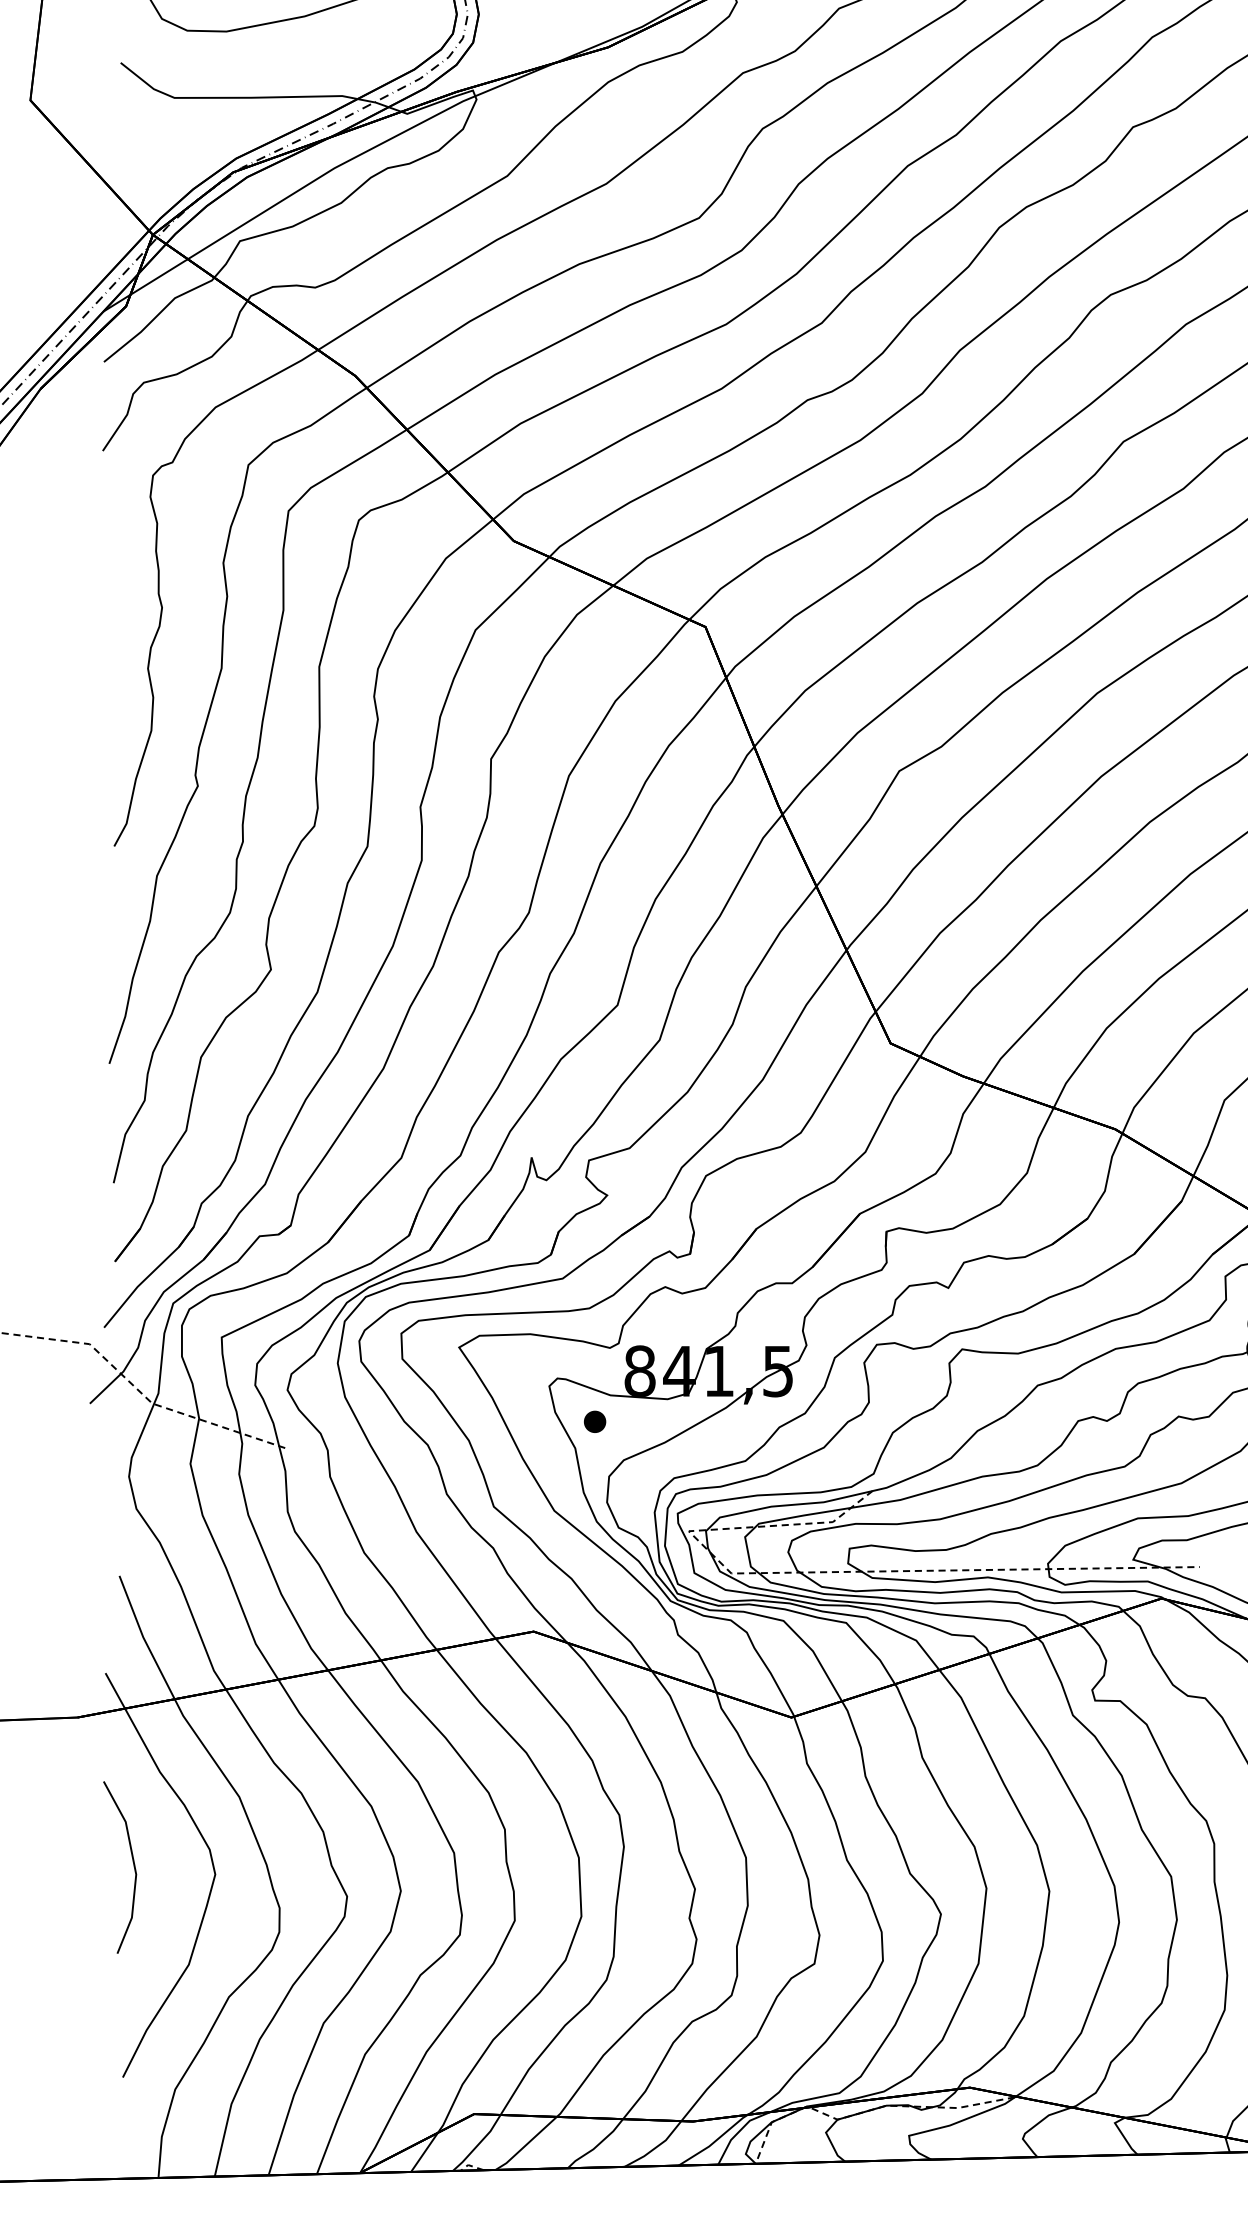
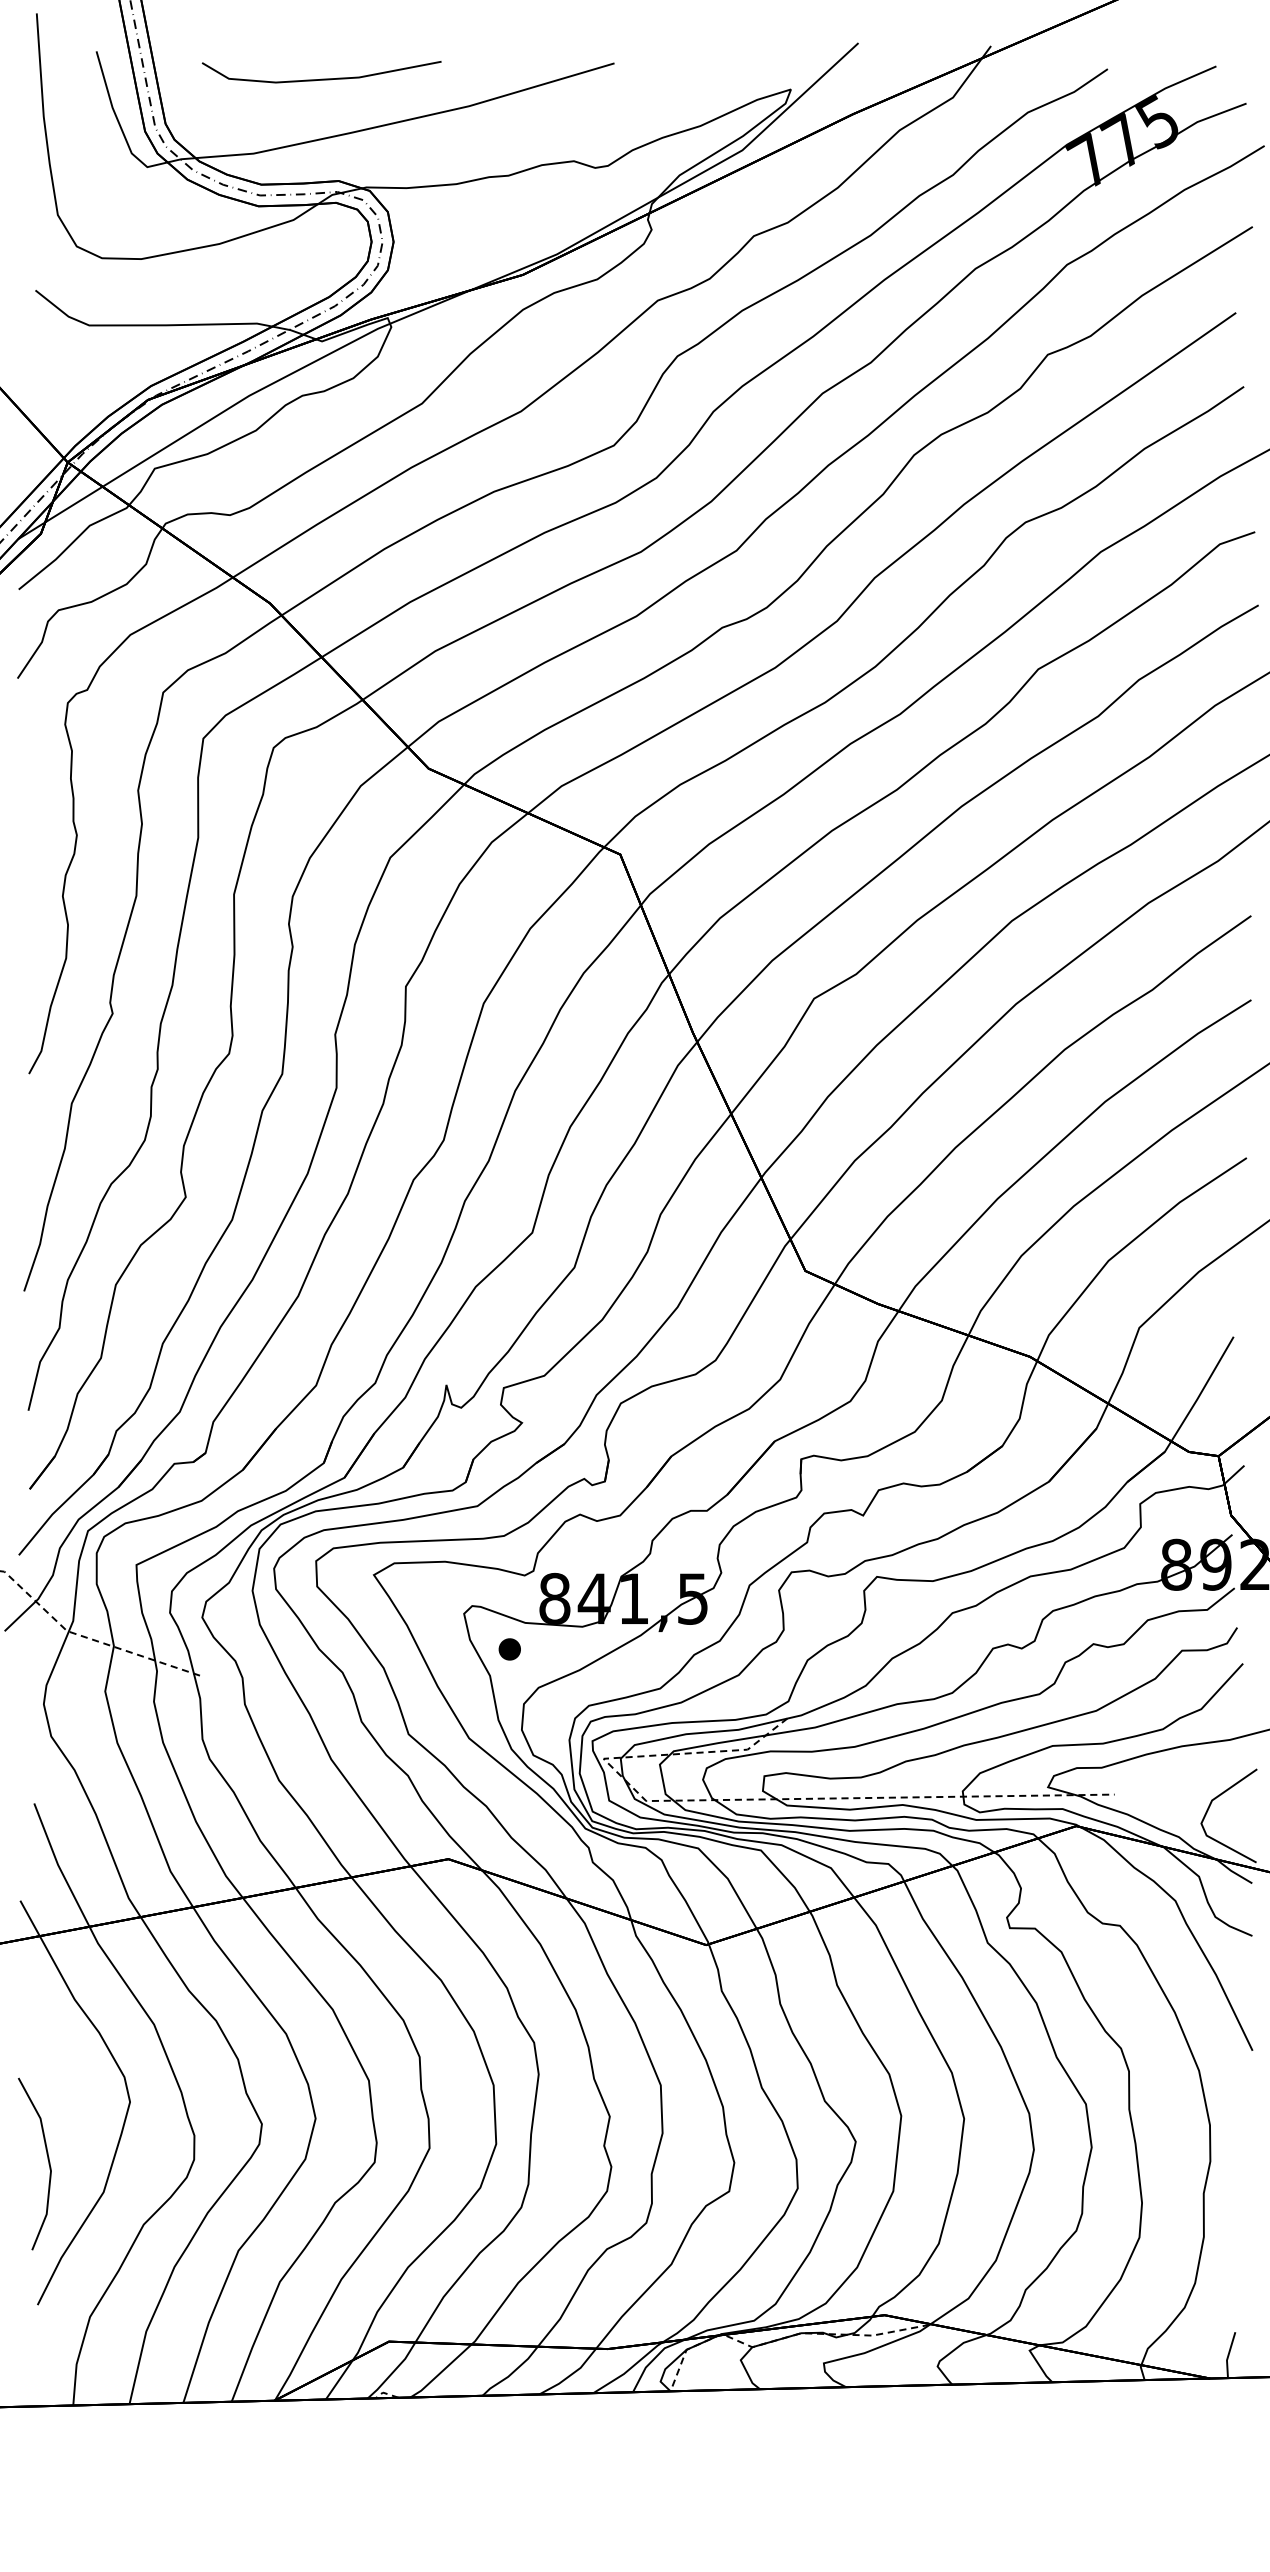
line: (132, 1862) -> (47, 2159), moved

